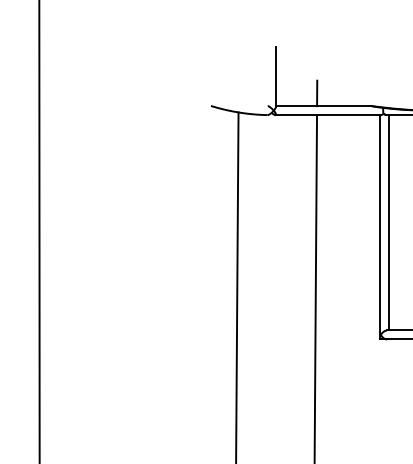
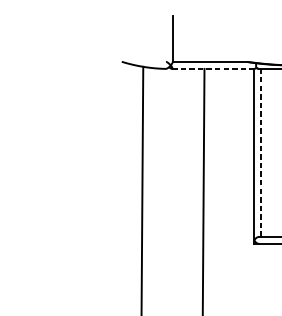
line: (317, 93) -> (204, 52), removed
line: (328, 115) -> (213, 69), solid -> dashed
line: (389, 222) -> (261, 152), solid -> dashed

